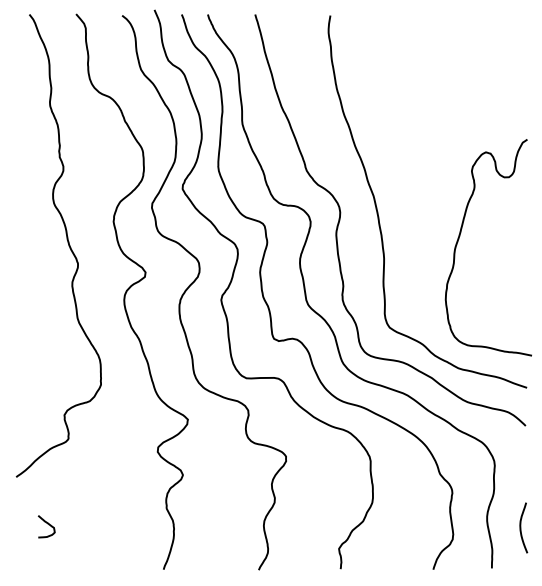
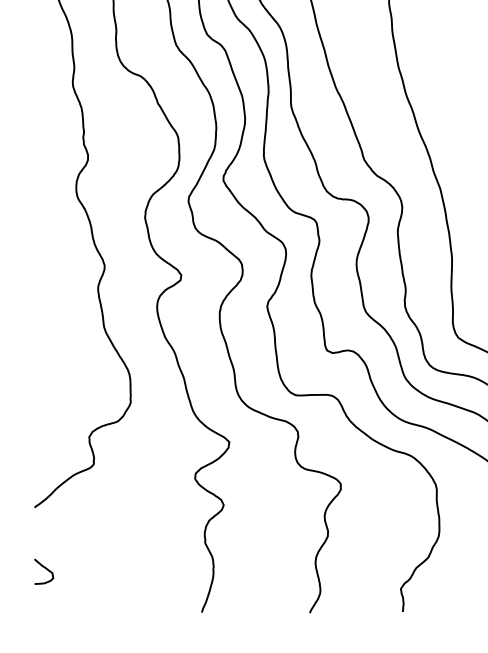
curve: (47, 524) -> (45, 569), moved

